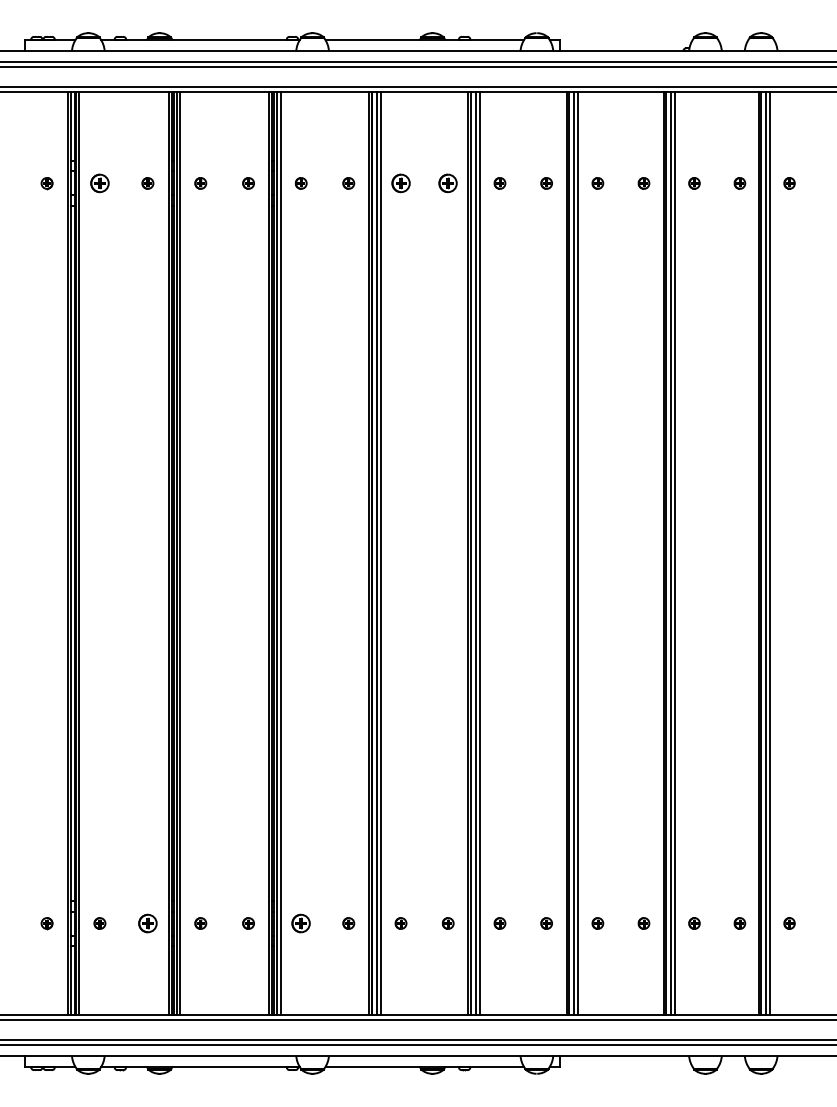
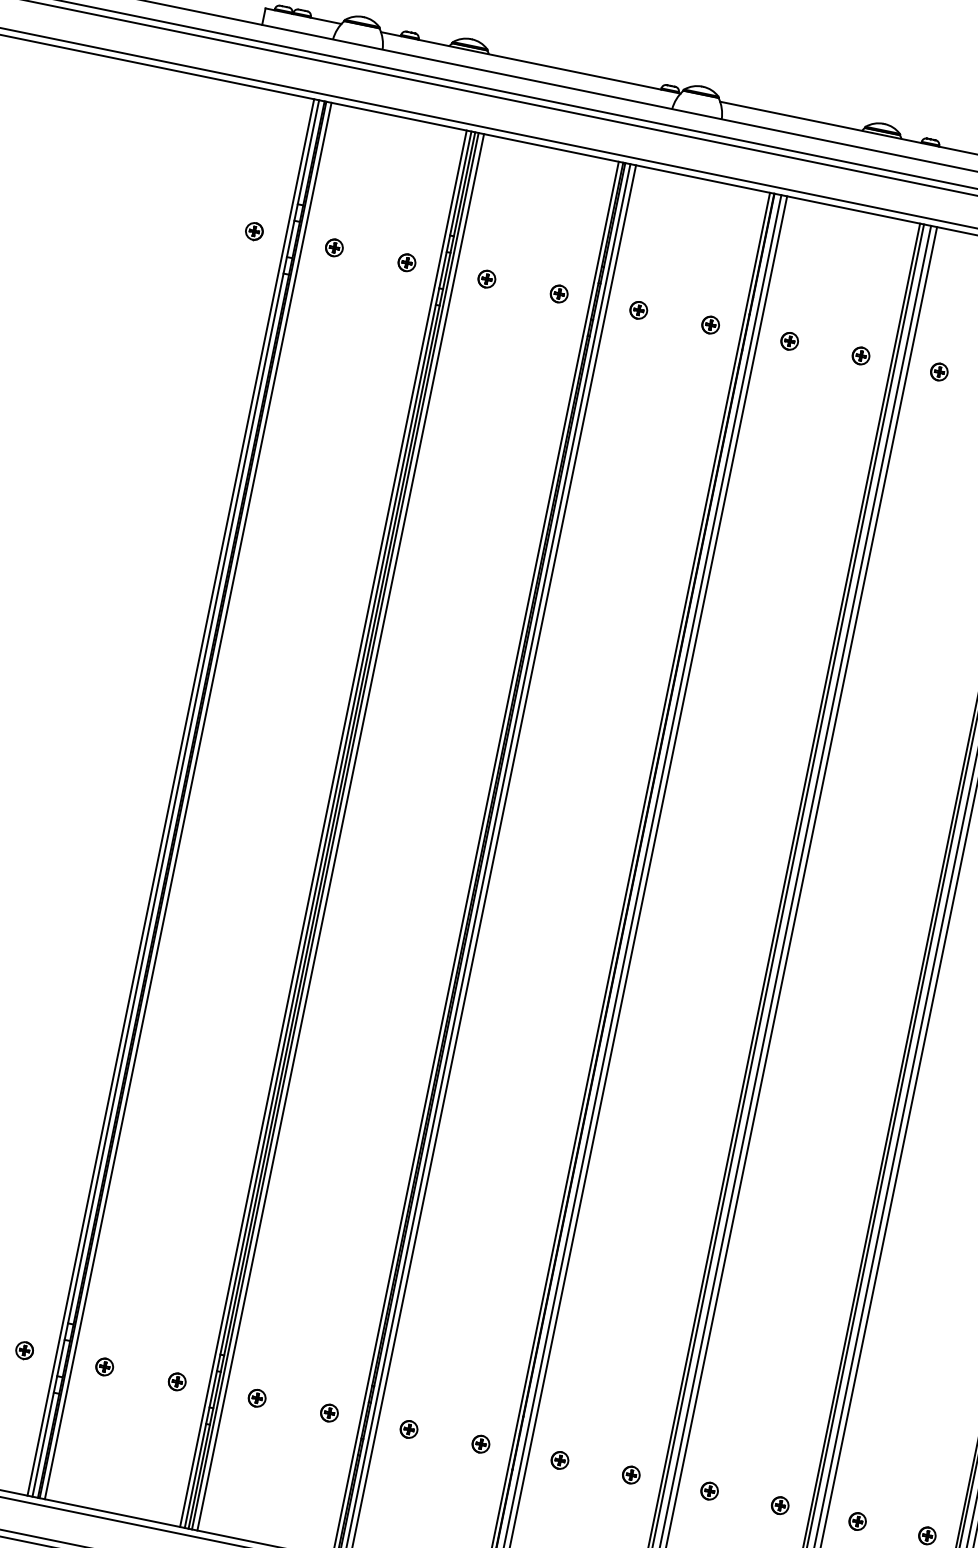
part: (99, 183) -> (333, 247), size x0.62
part: (400, 183) -> (788, 341), size x0.62
part: (448, 183) -> (861, 356), size x0.62
part: (147, 923) -> (176, 1381), size x0.62
part: (301, 923) -> (409, 1429), size x0.62

